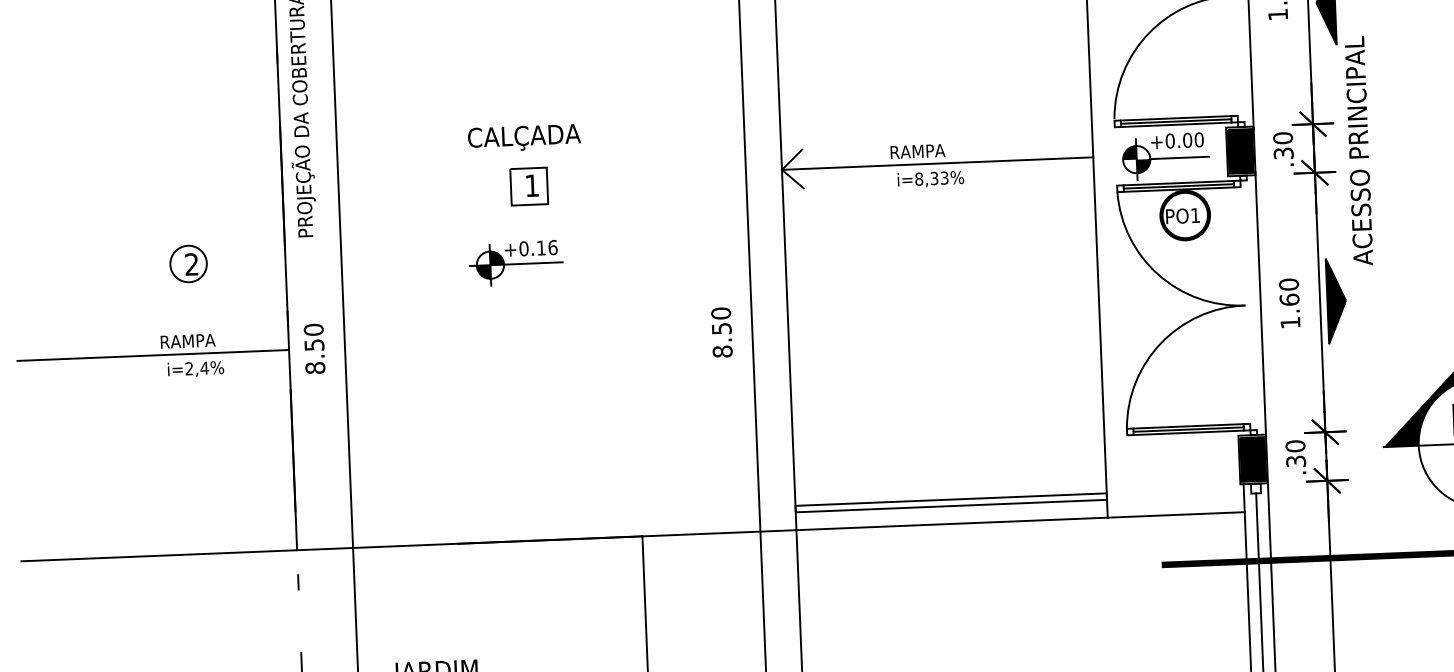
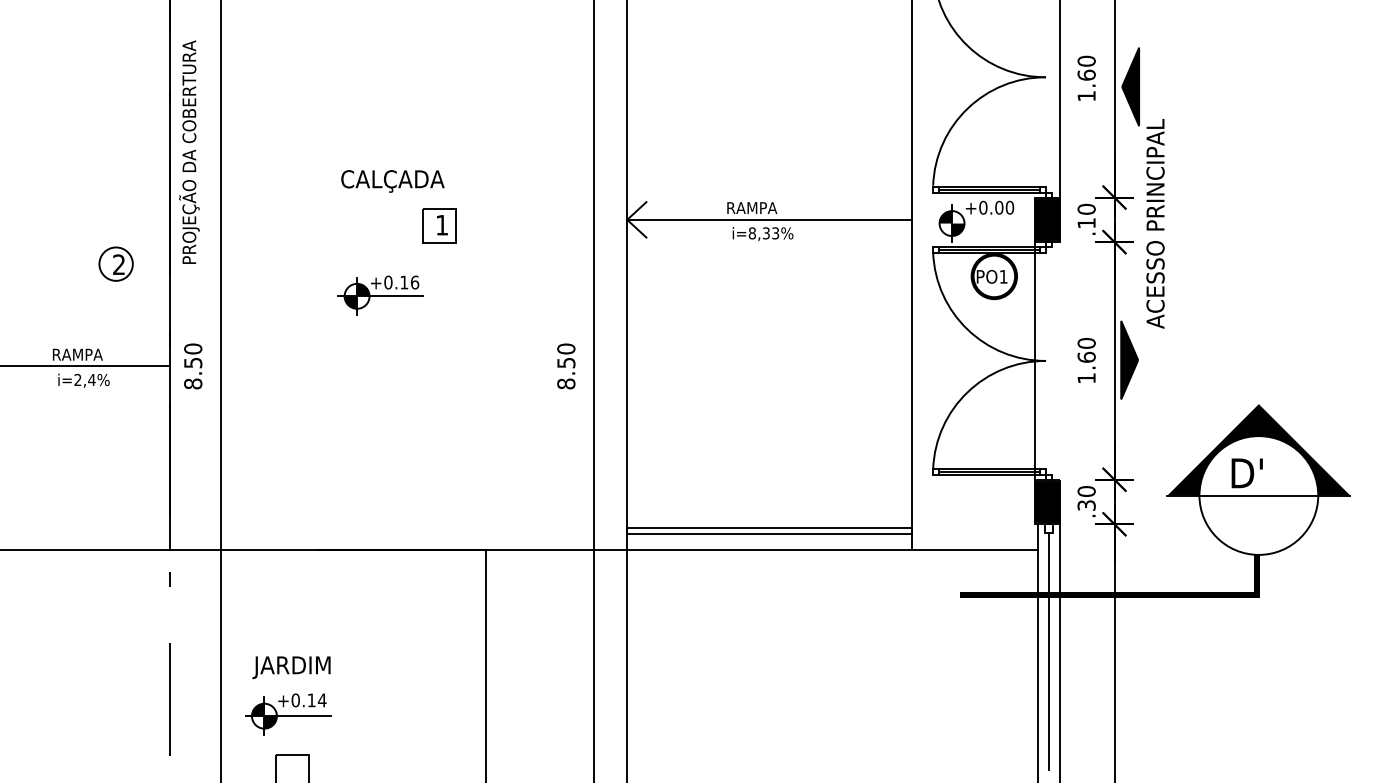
text: (1283, 153) -> (1086, 223), .30 -> .10
line: (1179, 157) -> (991, 223), removed
part: (529, 186) -> (439, 225), moved
part: (187, 263) -> (115, 263), moved
line: (1261, 303) -> (1035, 359), moved

